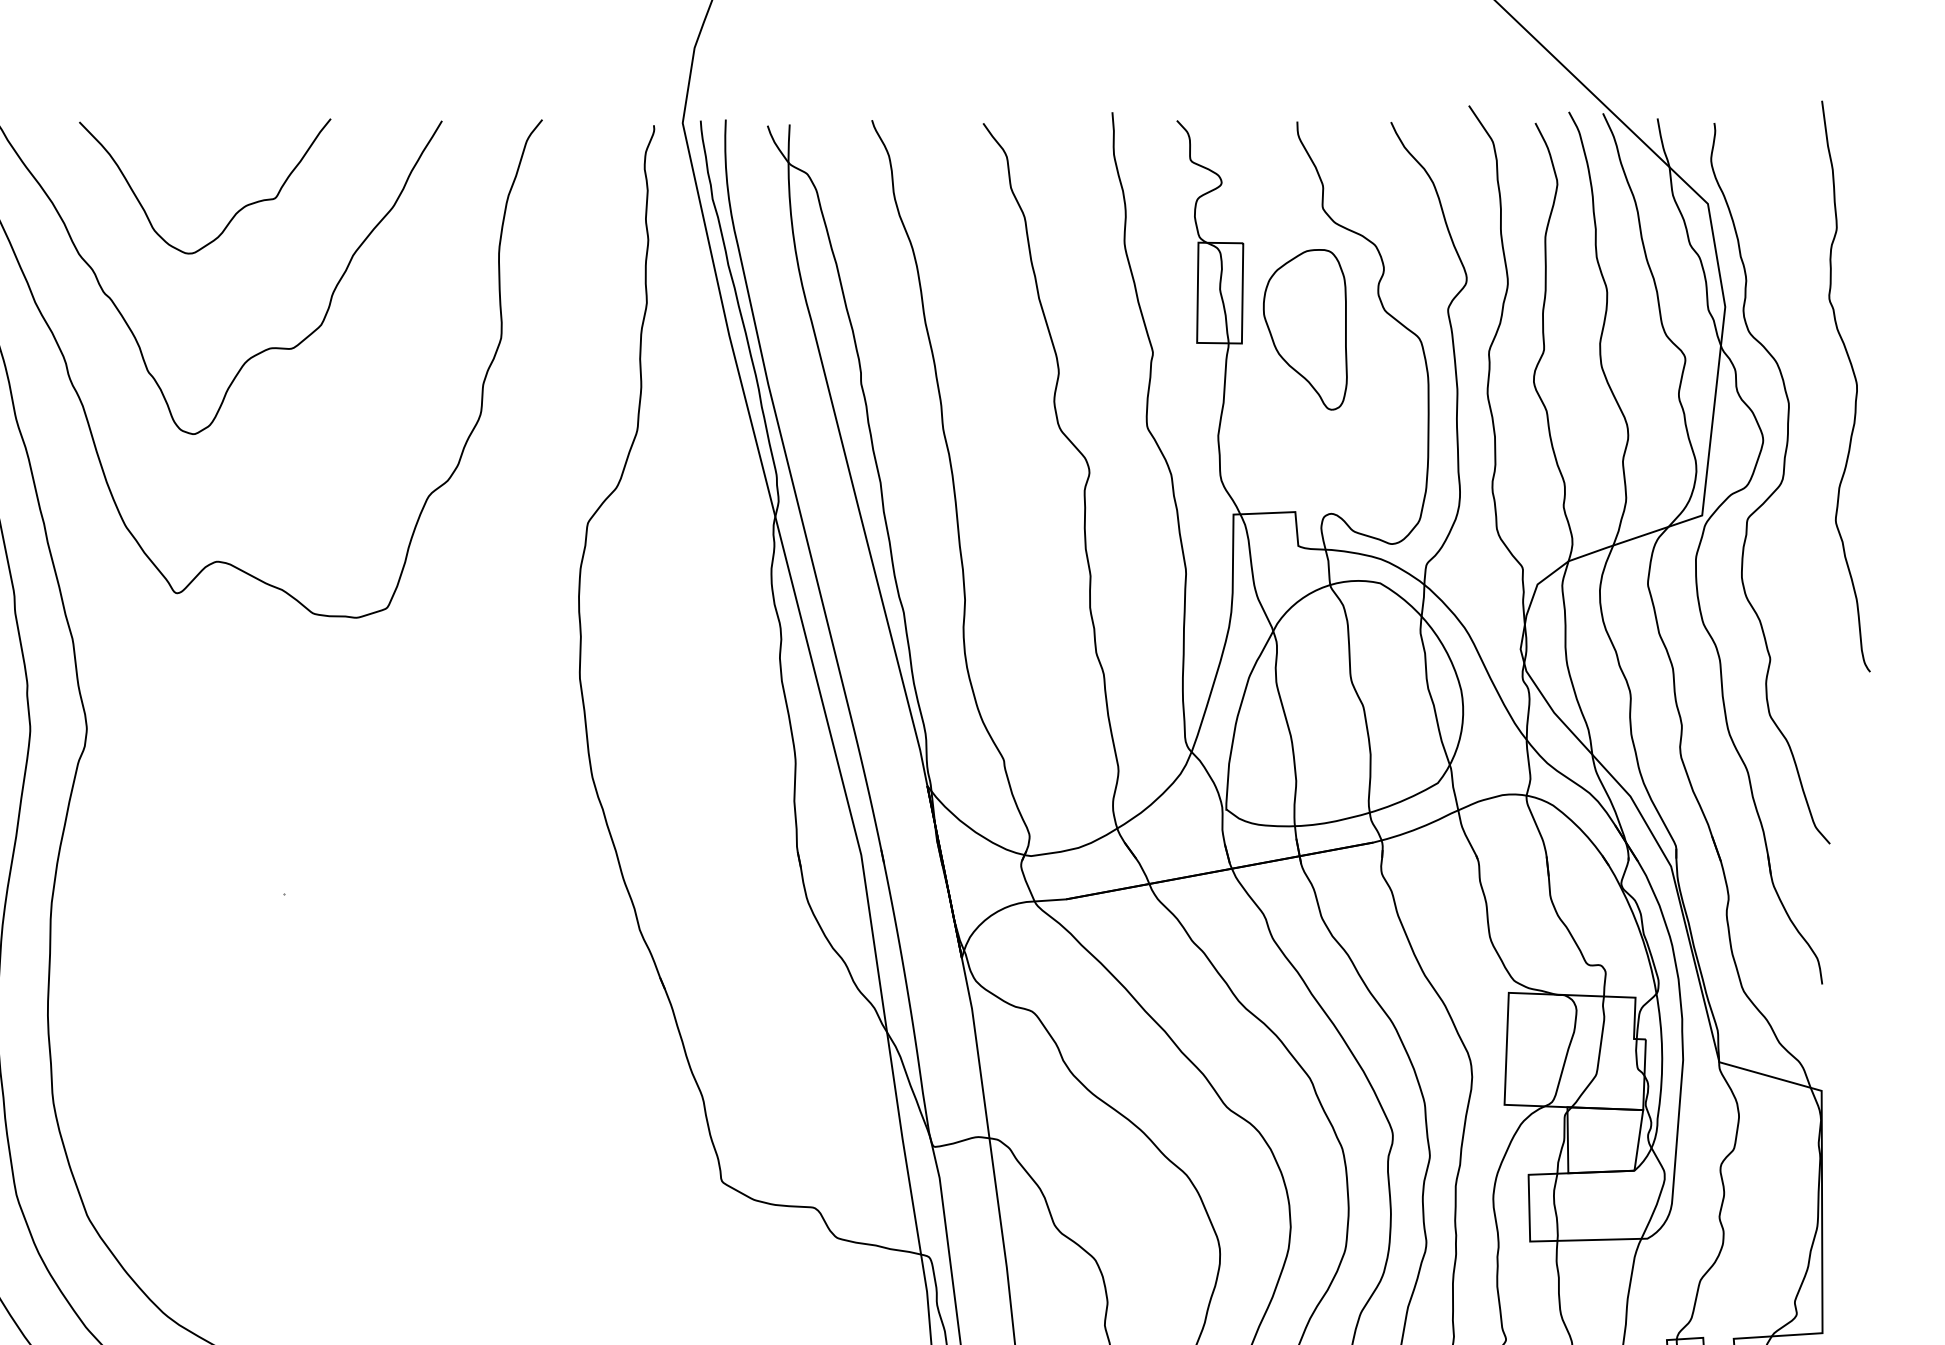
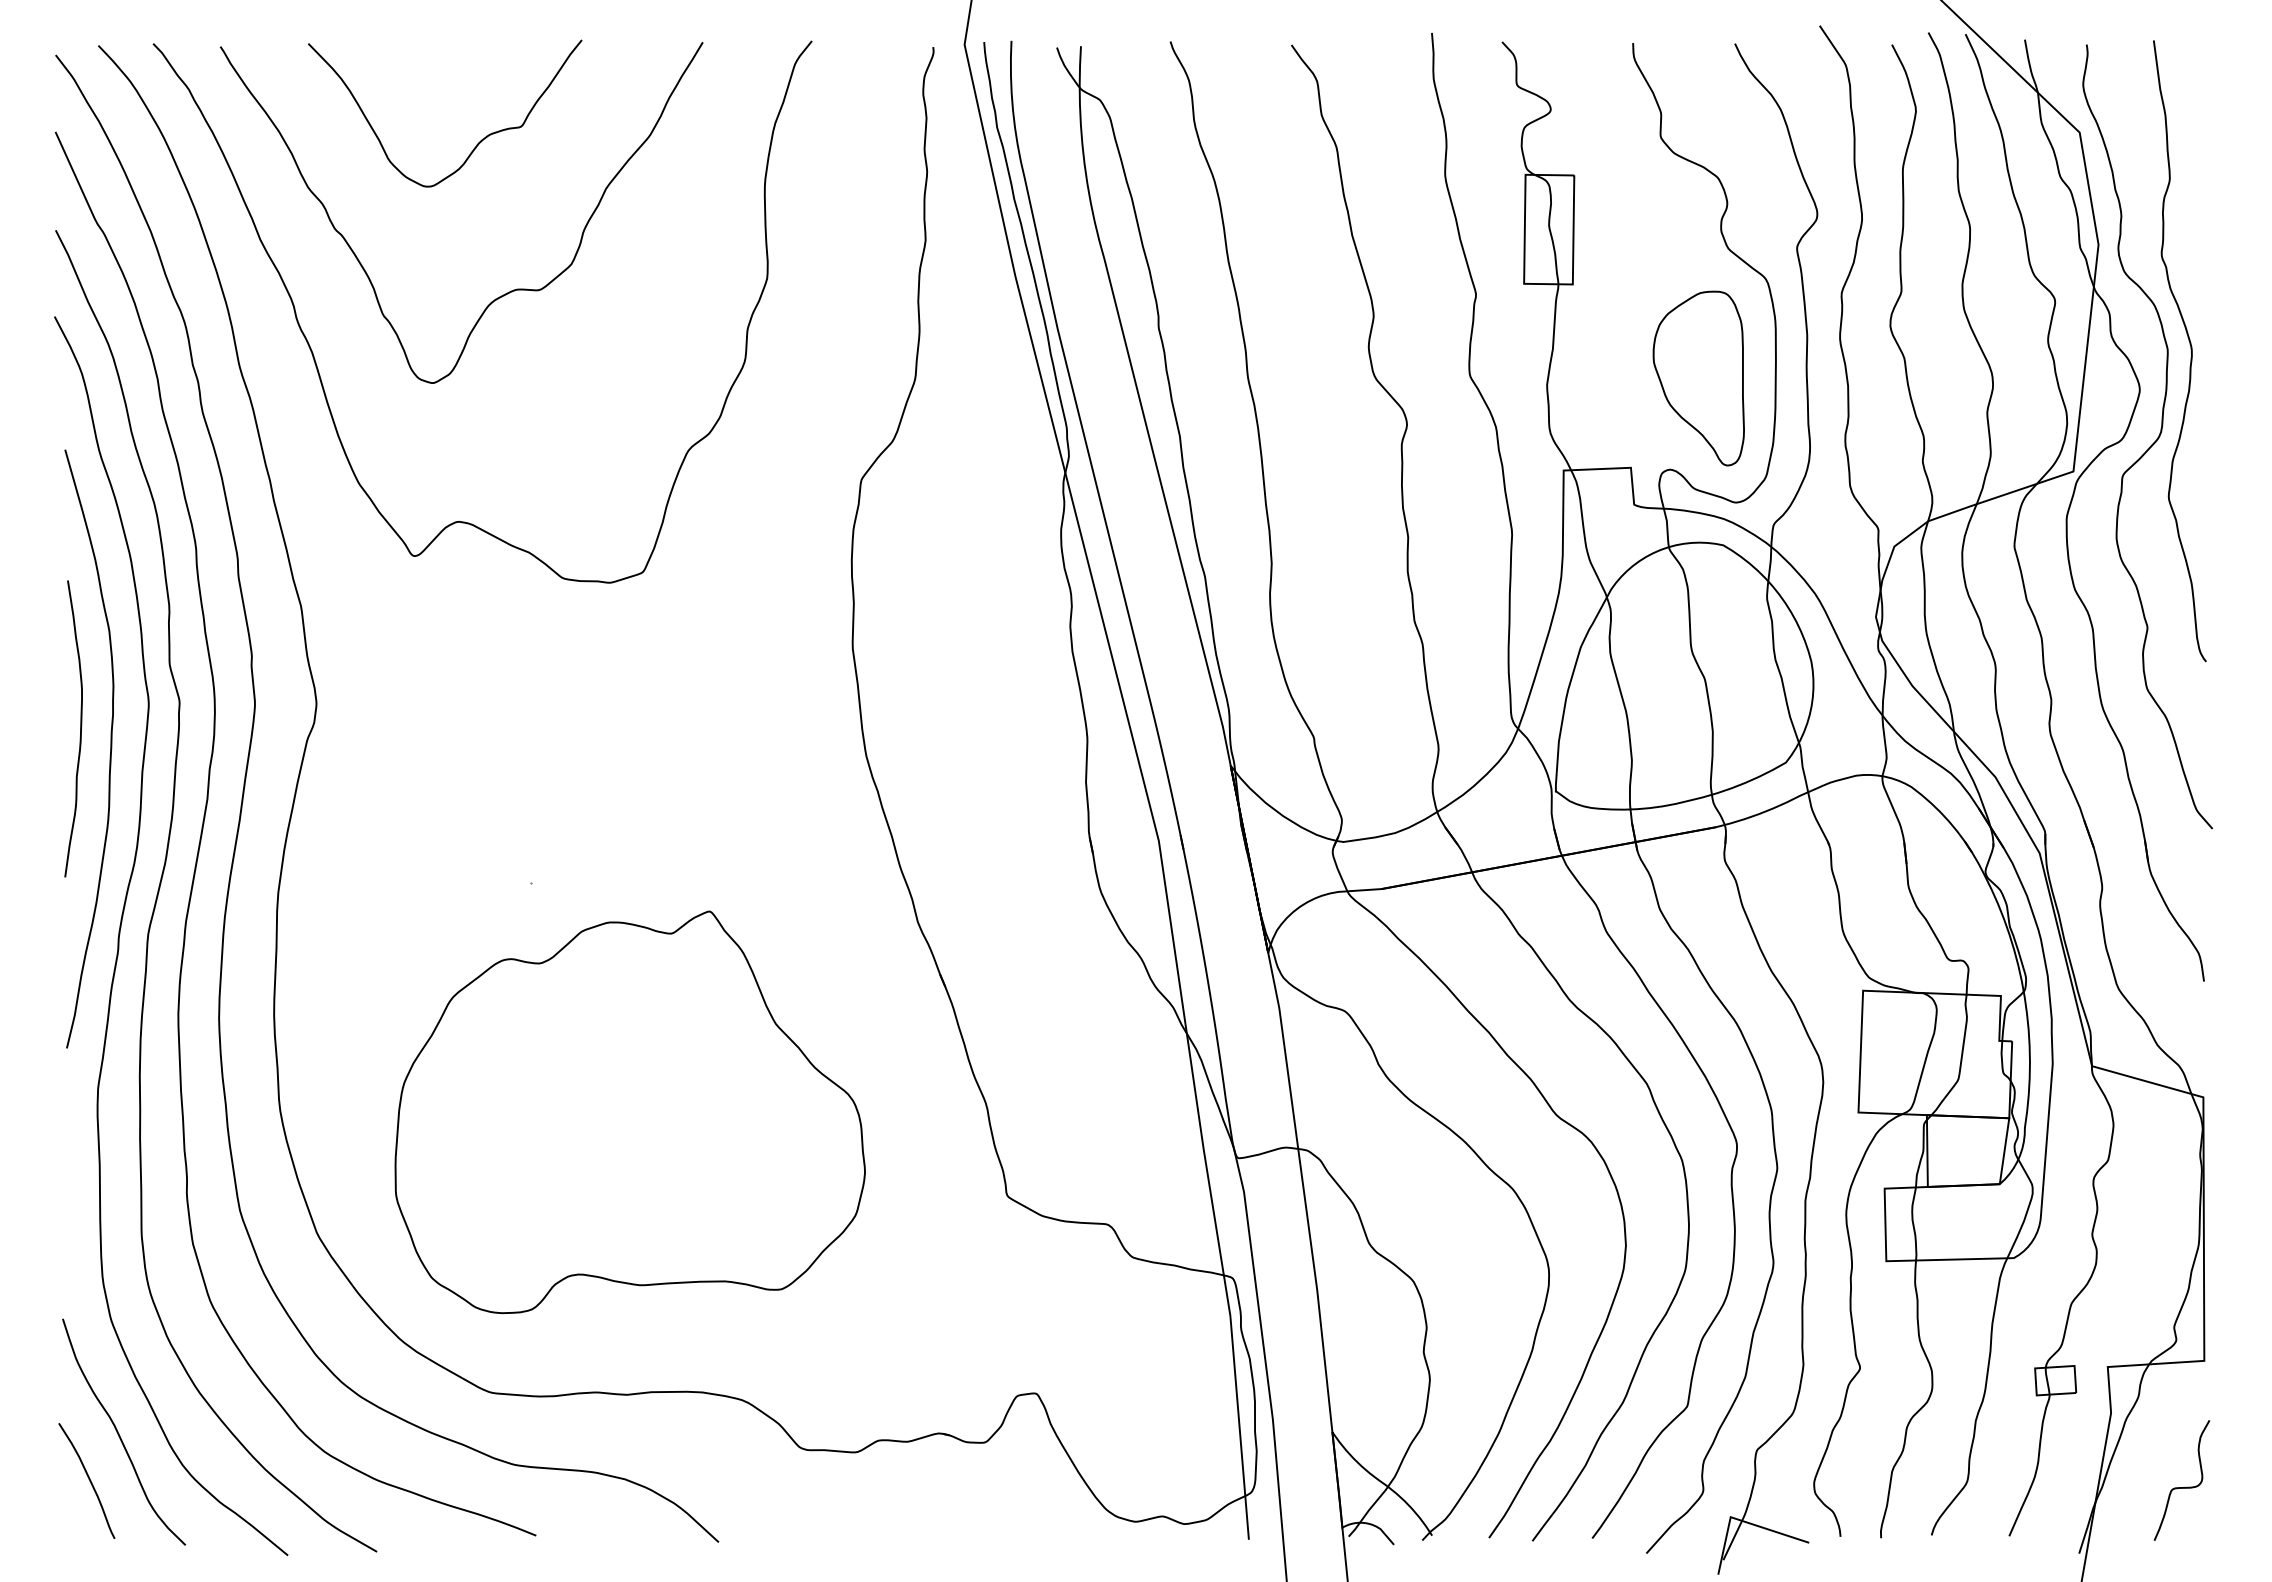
part: (1305, 329) -> (1698, 378), moved
curve: (1855, 386) -> (2190, 351), moved
part: (374, 1104) -> (629, 1112), added

